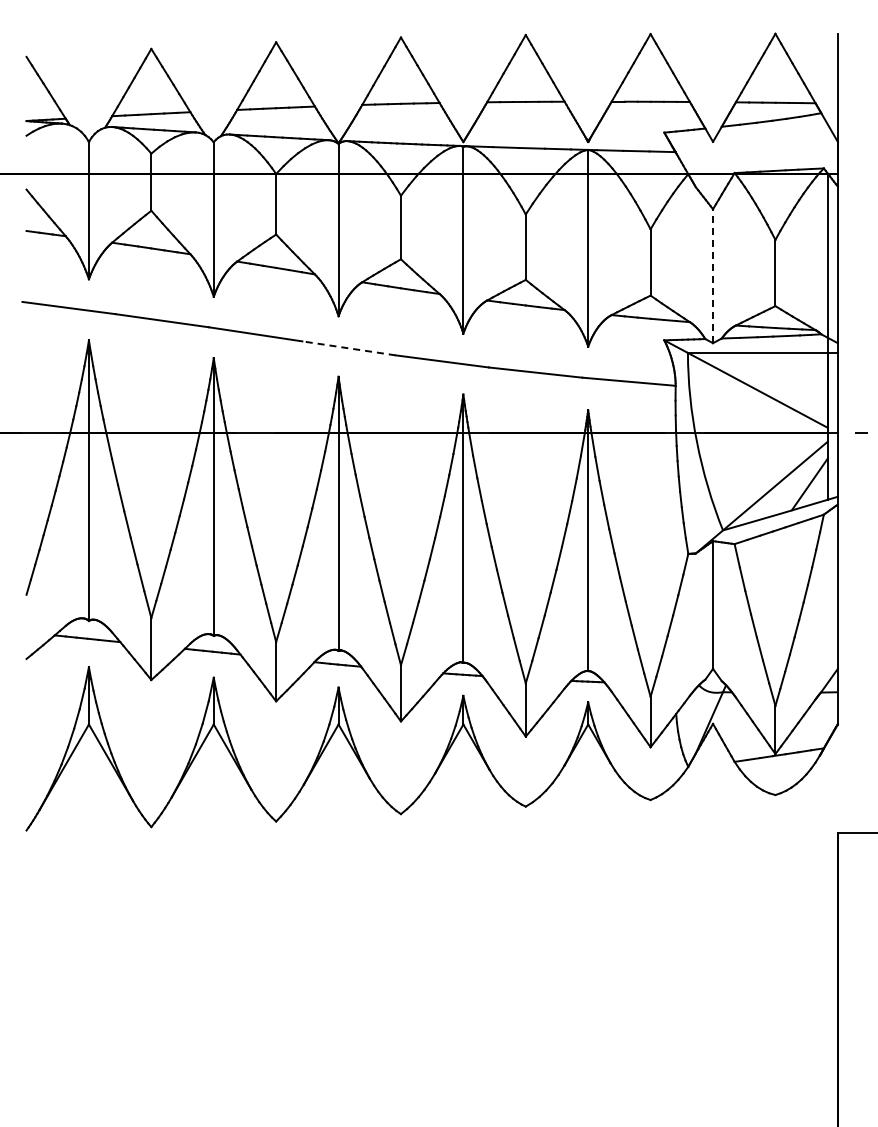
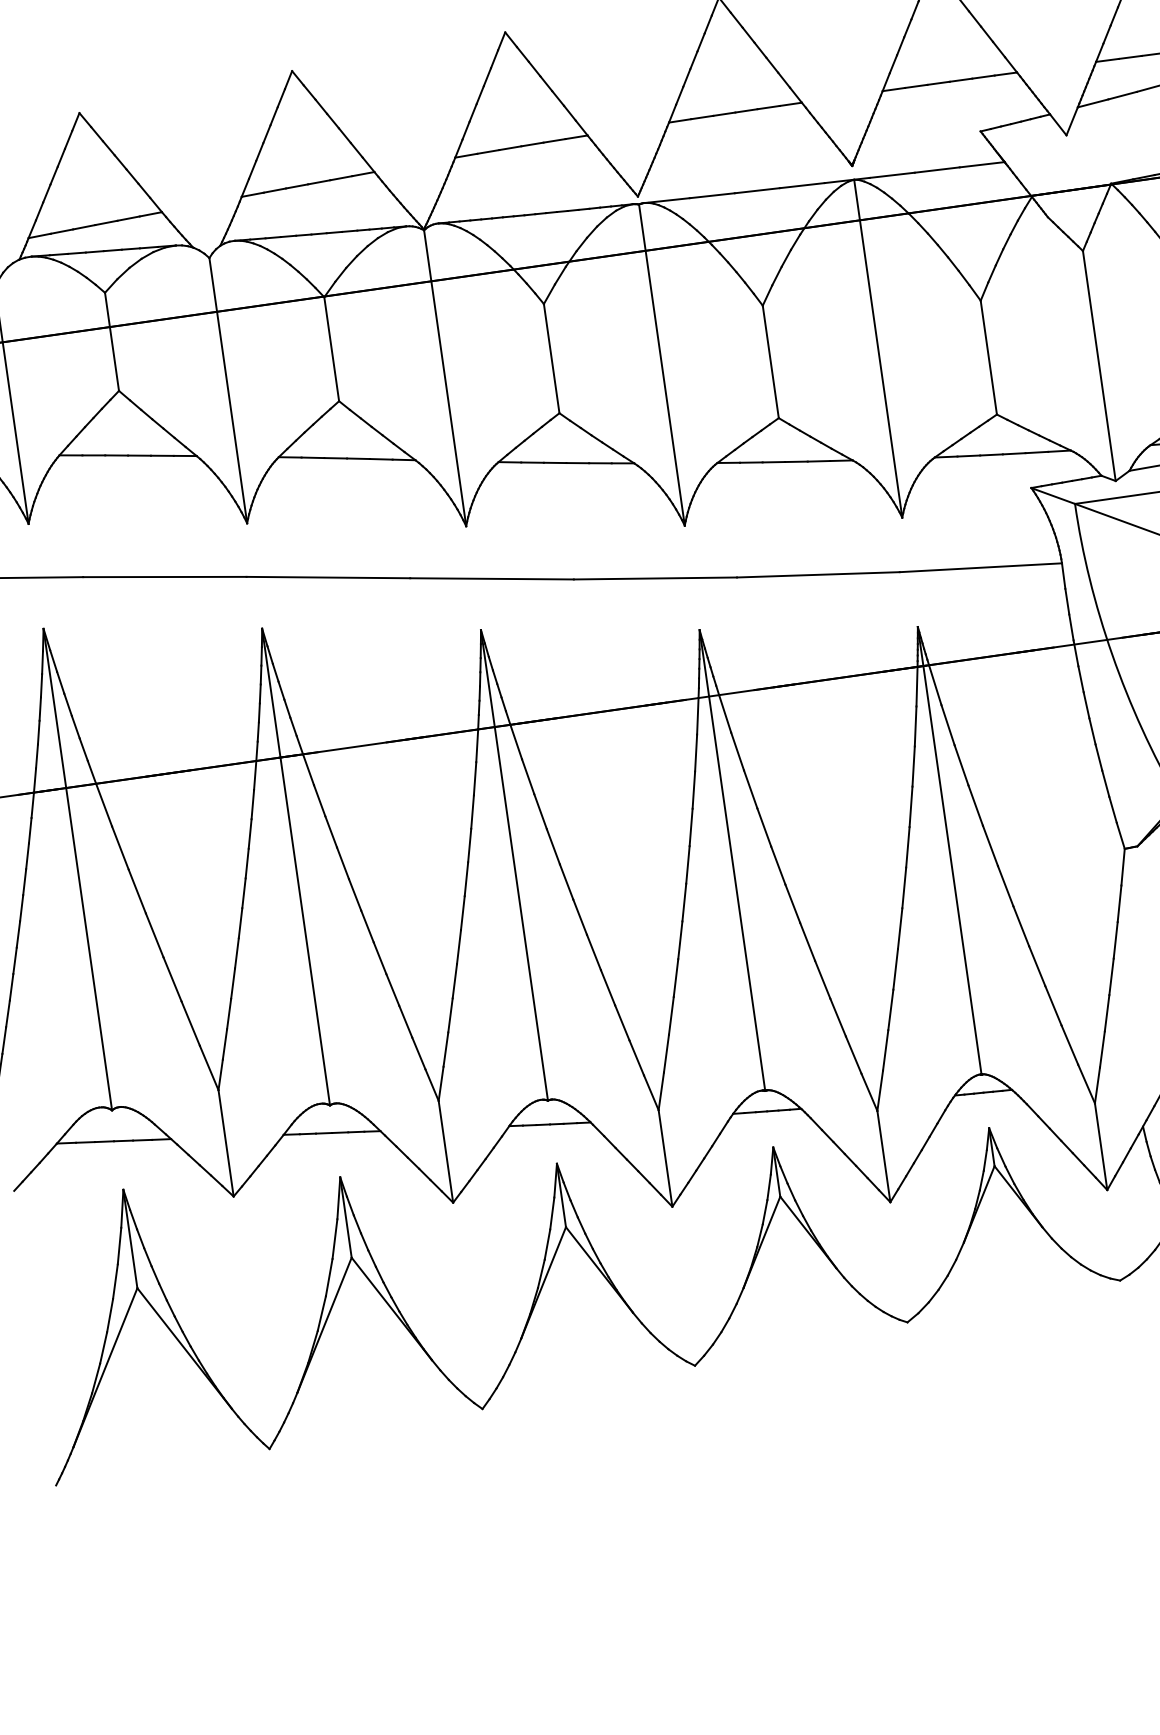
line: (713, 276) -> (1100, 366), dashed -> solid
line: (348, 348) -> (491, 579), dashed -> solid

